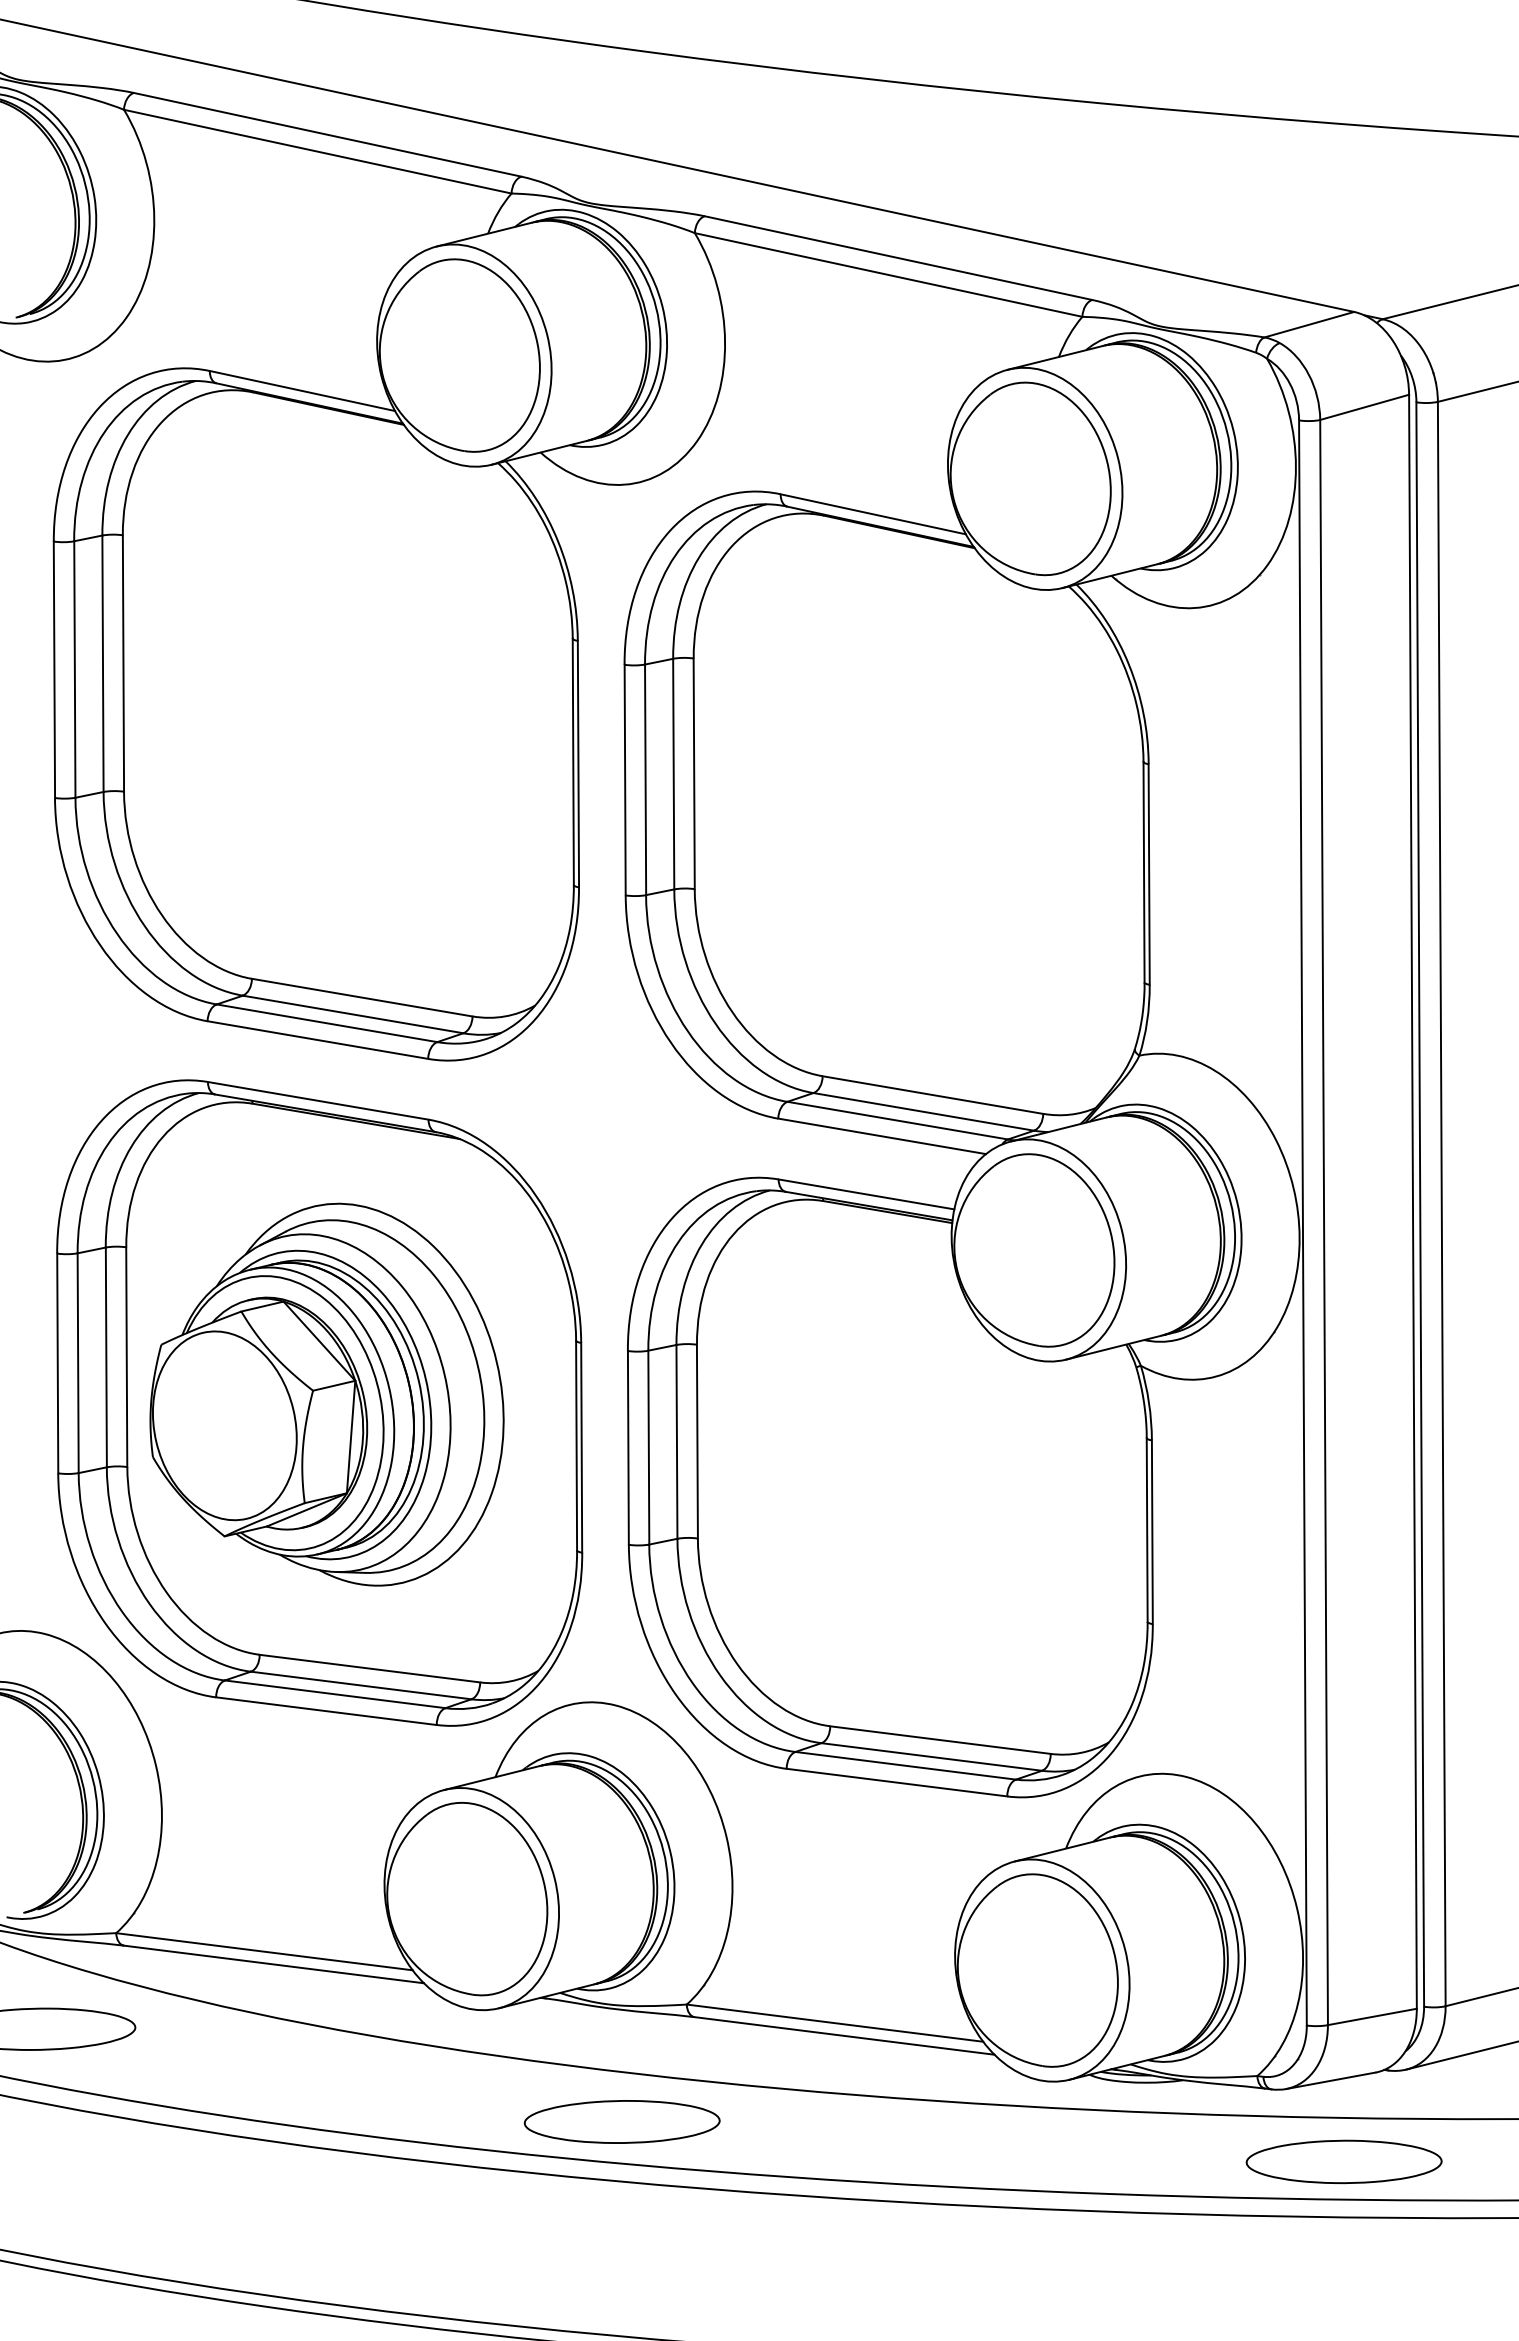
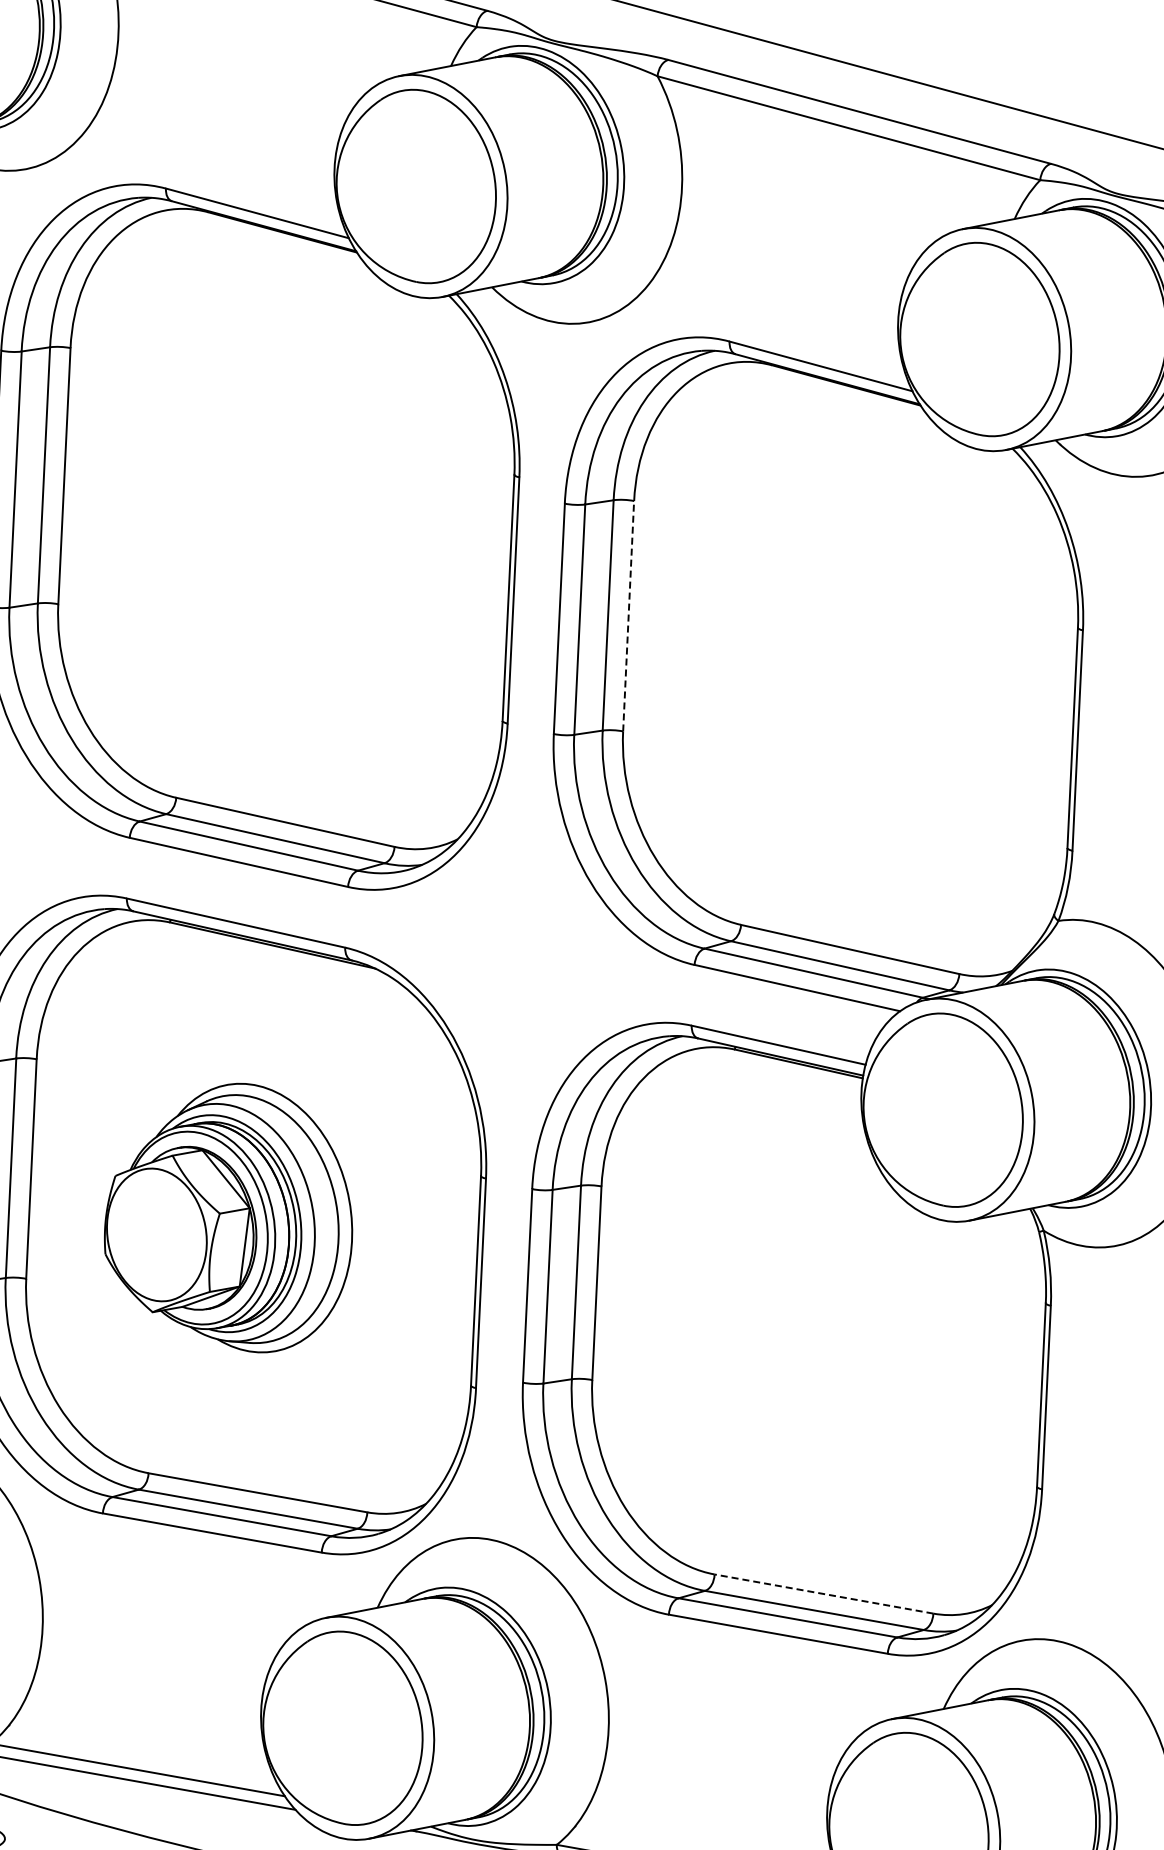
line: (694, 773) -> (628, 615), solid -> dashed
part: (326, 1394) -> (228, 1216), size x0.7
line: (939, 1740) -> (823, 1594), solid -> dashed

